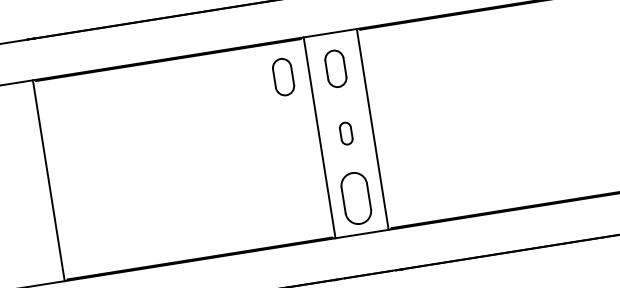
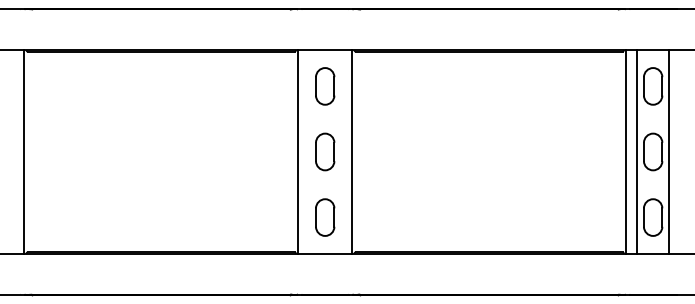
part: (283, 77) -> (272, 86), removed
part: (346, 133) -> (325, 151), size x1.67
part: (356, 198) -> (325, 217), size x0.71

